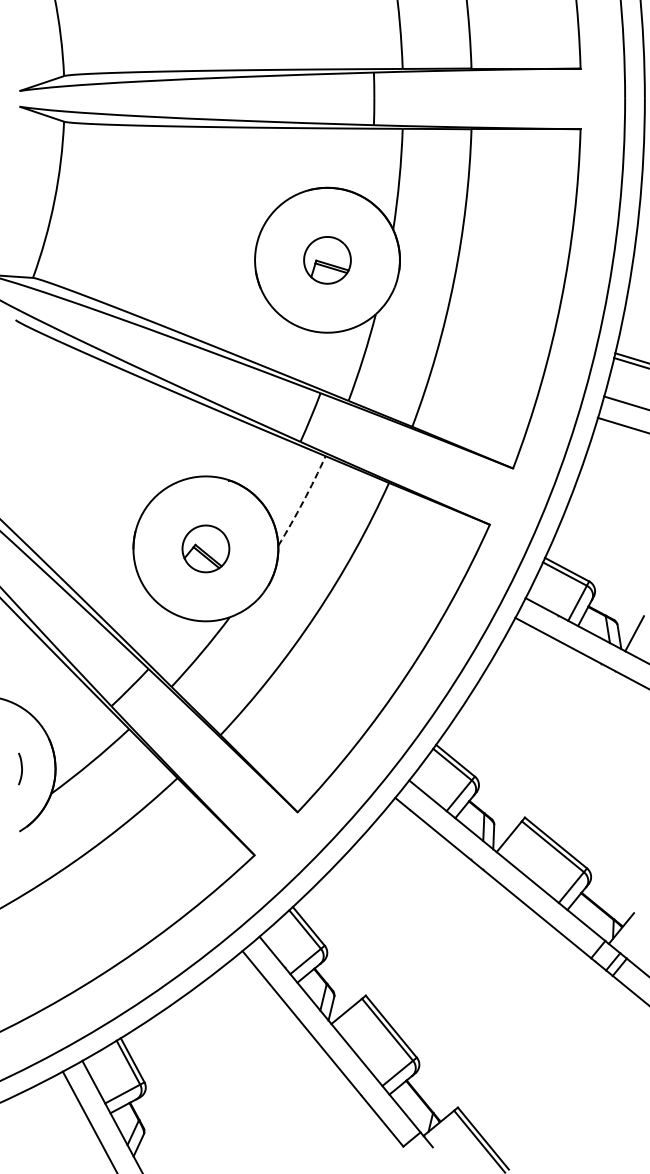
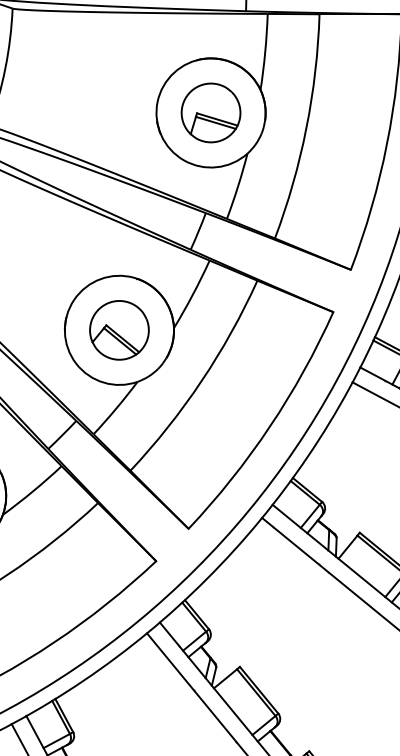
part: (327, 260) -> (211, 113), size x1.67
arc: (303, 501) -> (192, 294), dashed -> solid
part: (205, 548) -> (119, 330), size x1.67

